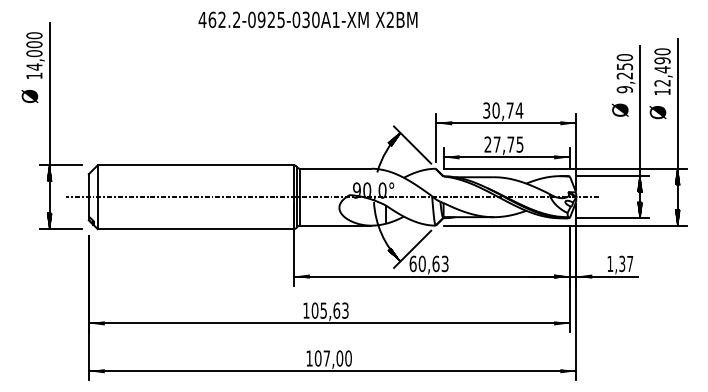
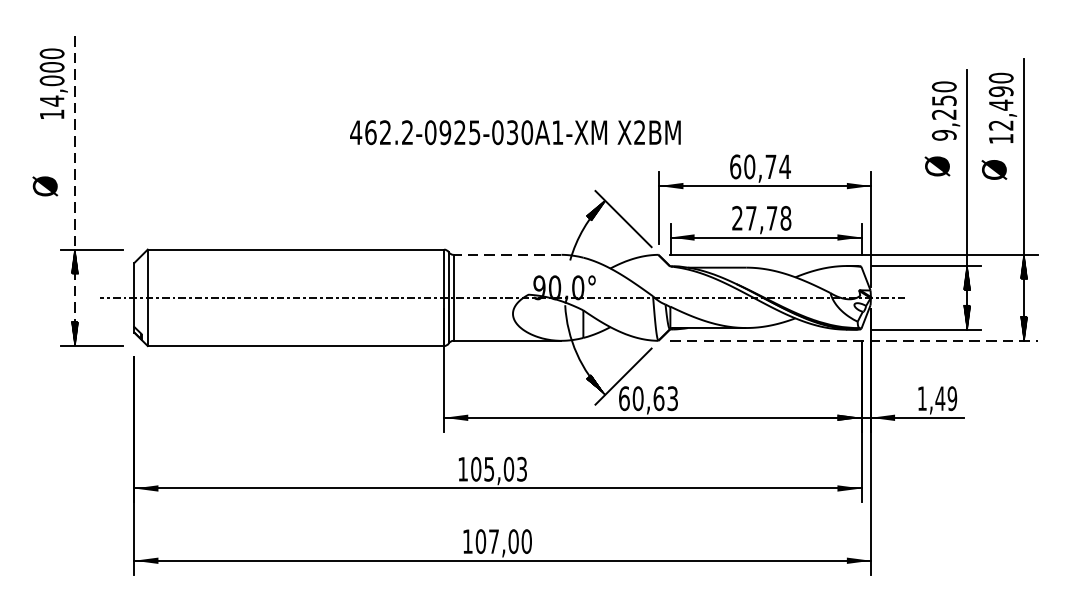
text: (307, 19) -> (514, 132), moved
text: (29, 95) -> (44, 184), moved
text: (486, 110) -> (735, 166), 30,74 -> 60,74
line: (49, 125) -> (74, 189), solid -> dashed
text: (519, 144) -> (785, 218), 27,75 -> 27,78
line: (335, 168) -> (507, 254), solid -> dashed
line: (565, 225) -> (854, 340), solid -> dashed
text: (626, 263) -> (946, 397), 1,37 -> 1,49
text: (336, 310) -> (508, 469), 105,63 -> 105,03

